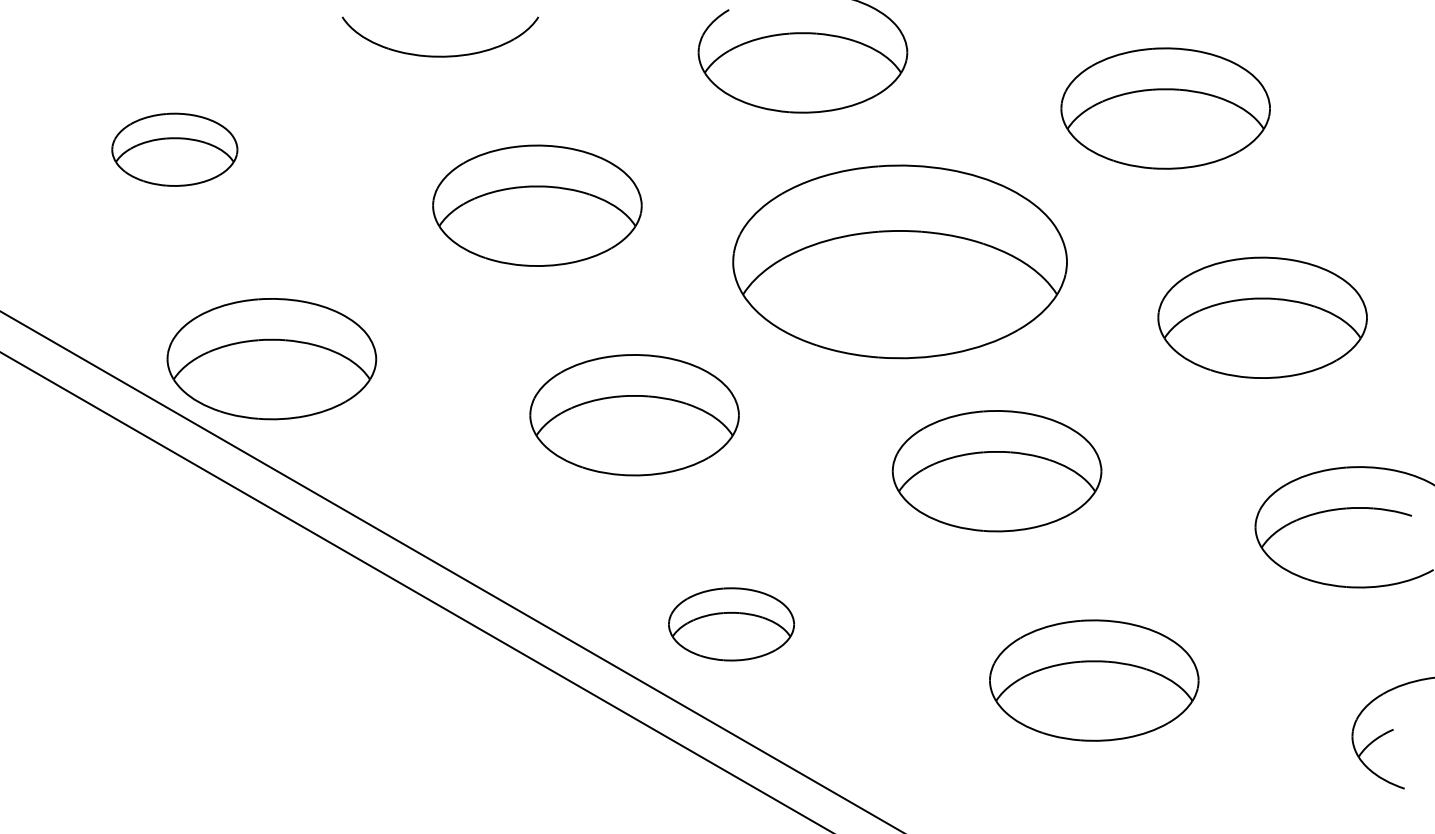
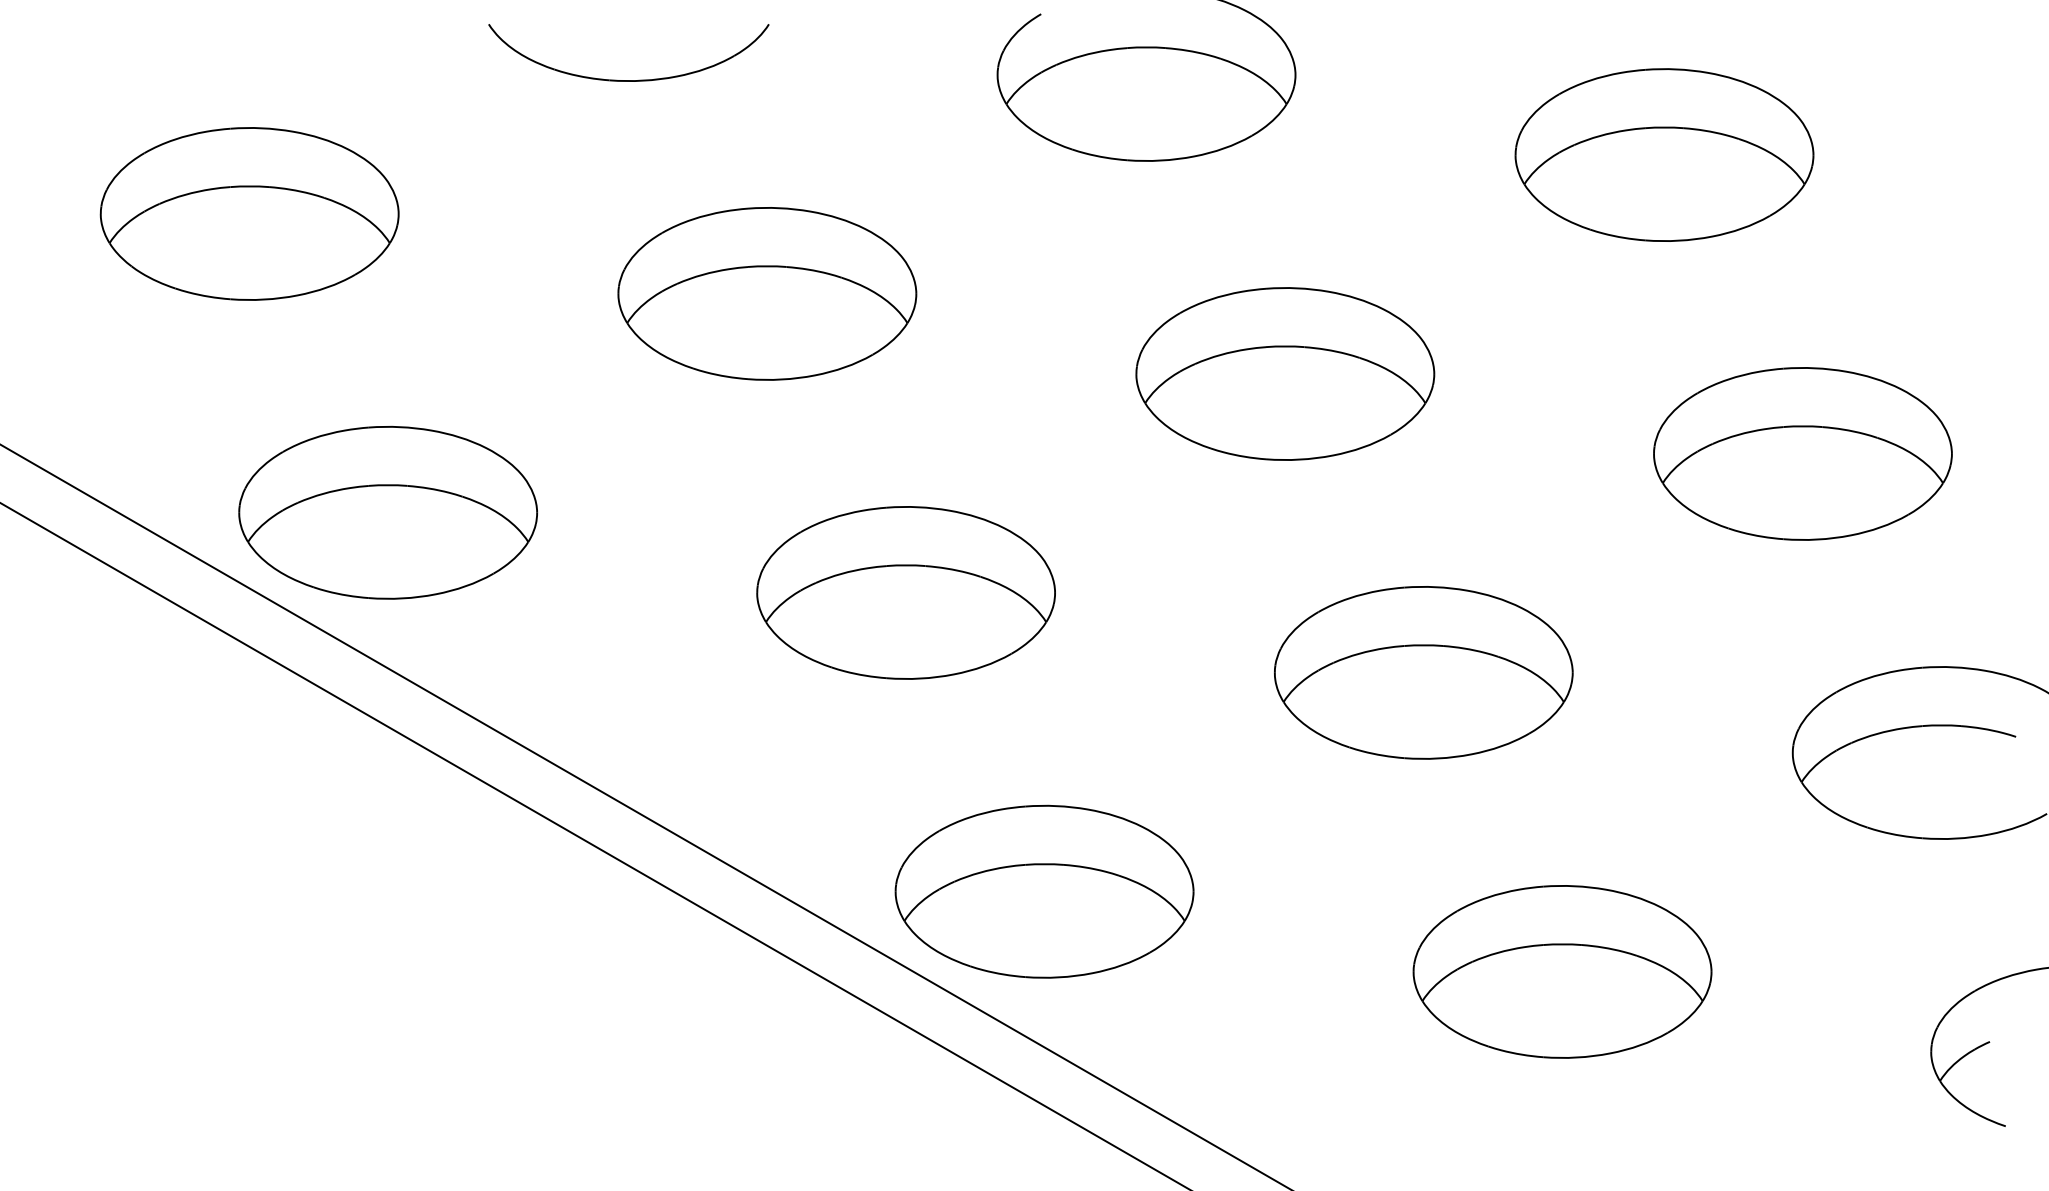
part: (174, 149) -> (249, 213), size x1.67
part: (900, 261) -> (1285, 373), size x0.62
part: (731, 624) -> (1044, 891), size x1.67

